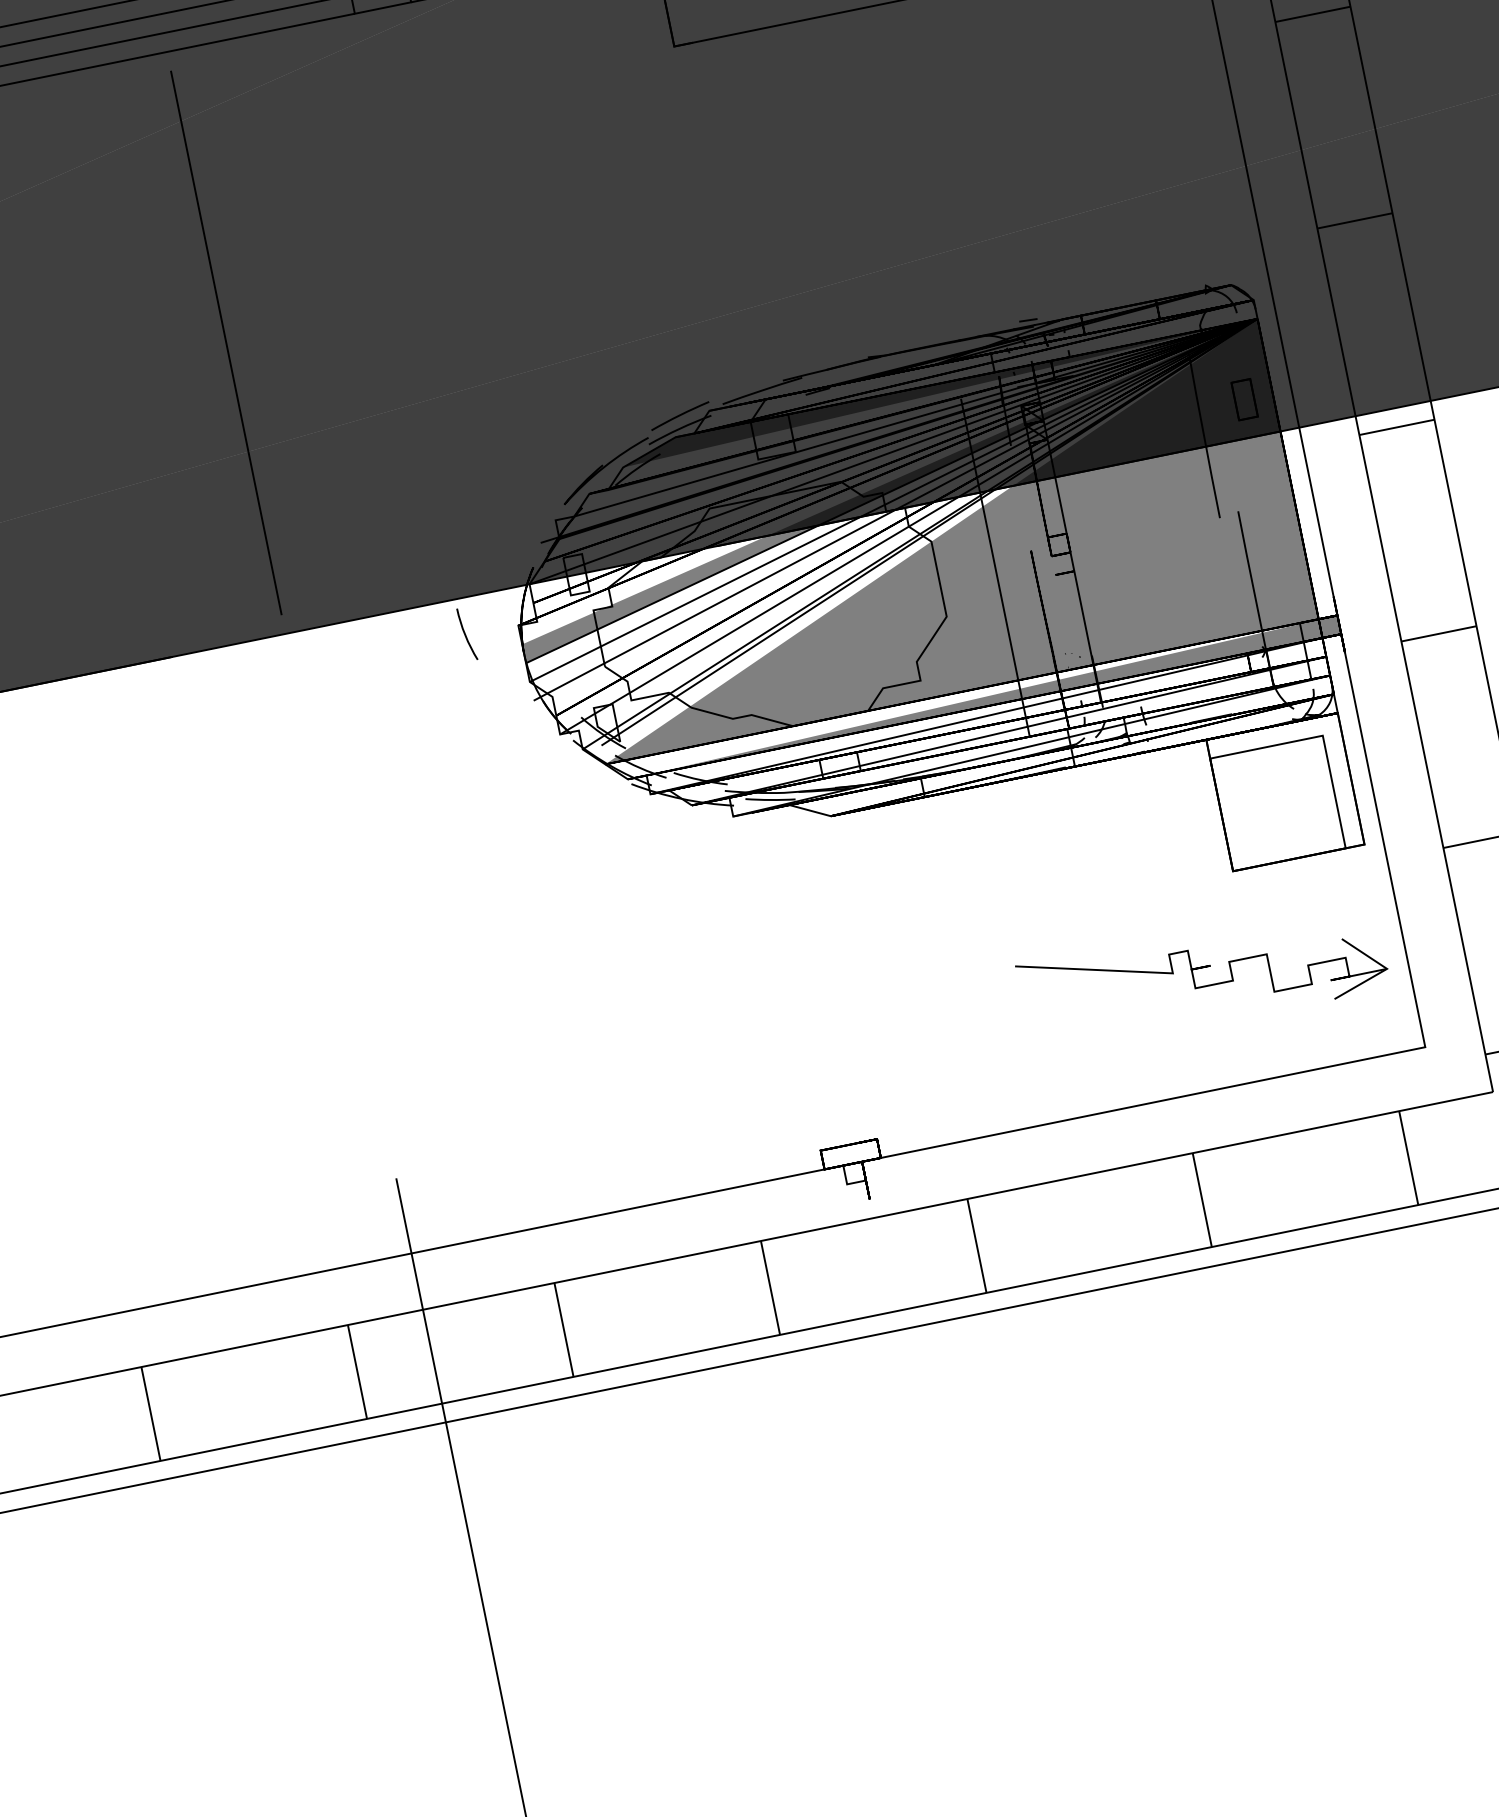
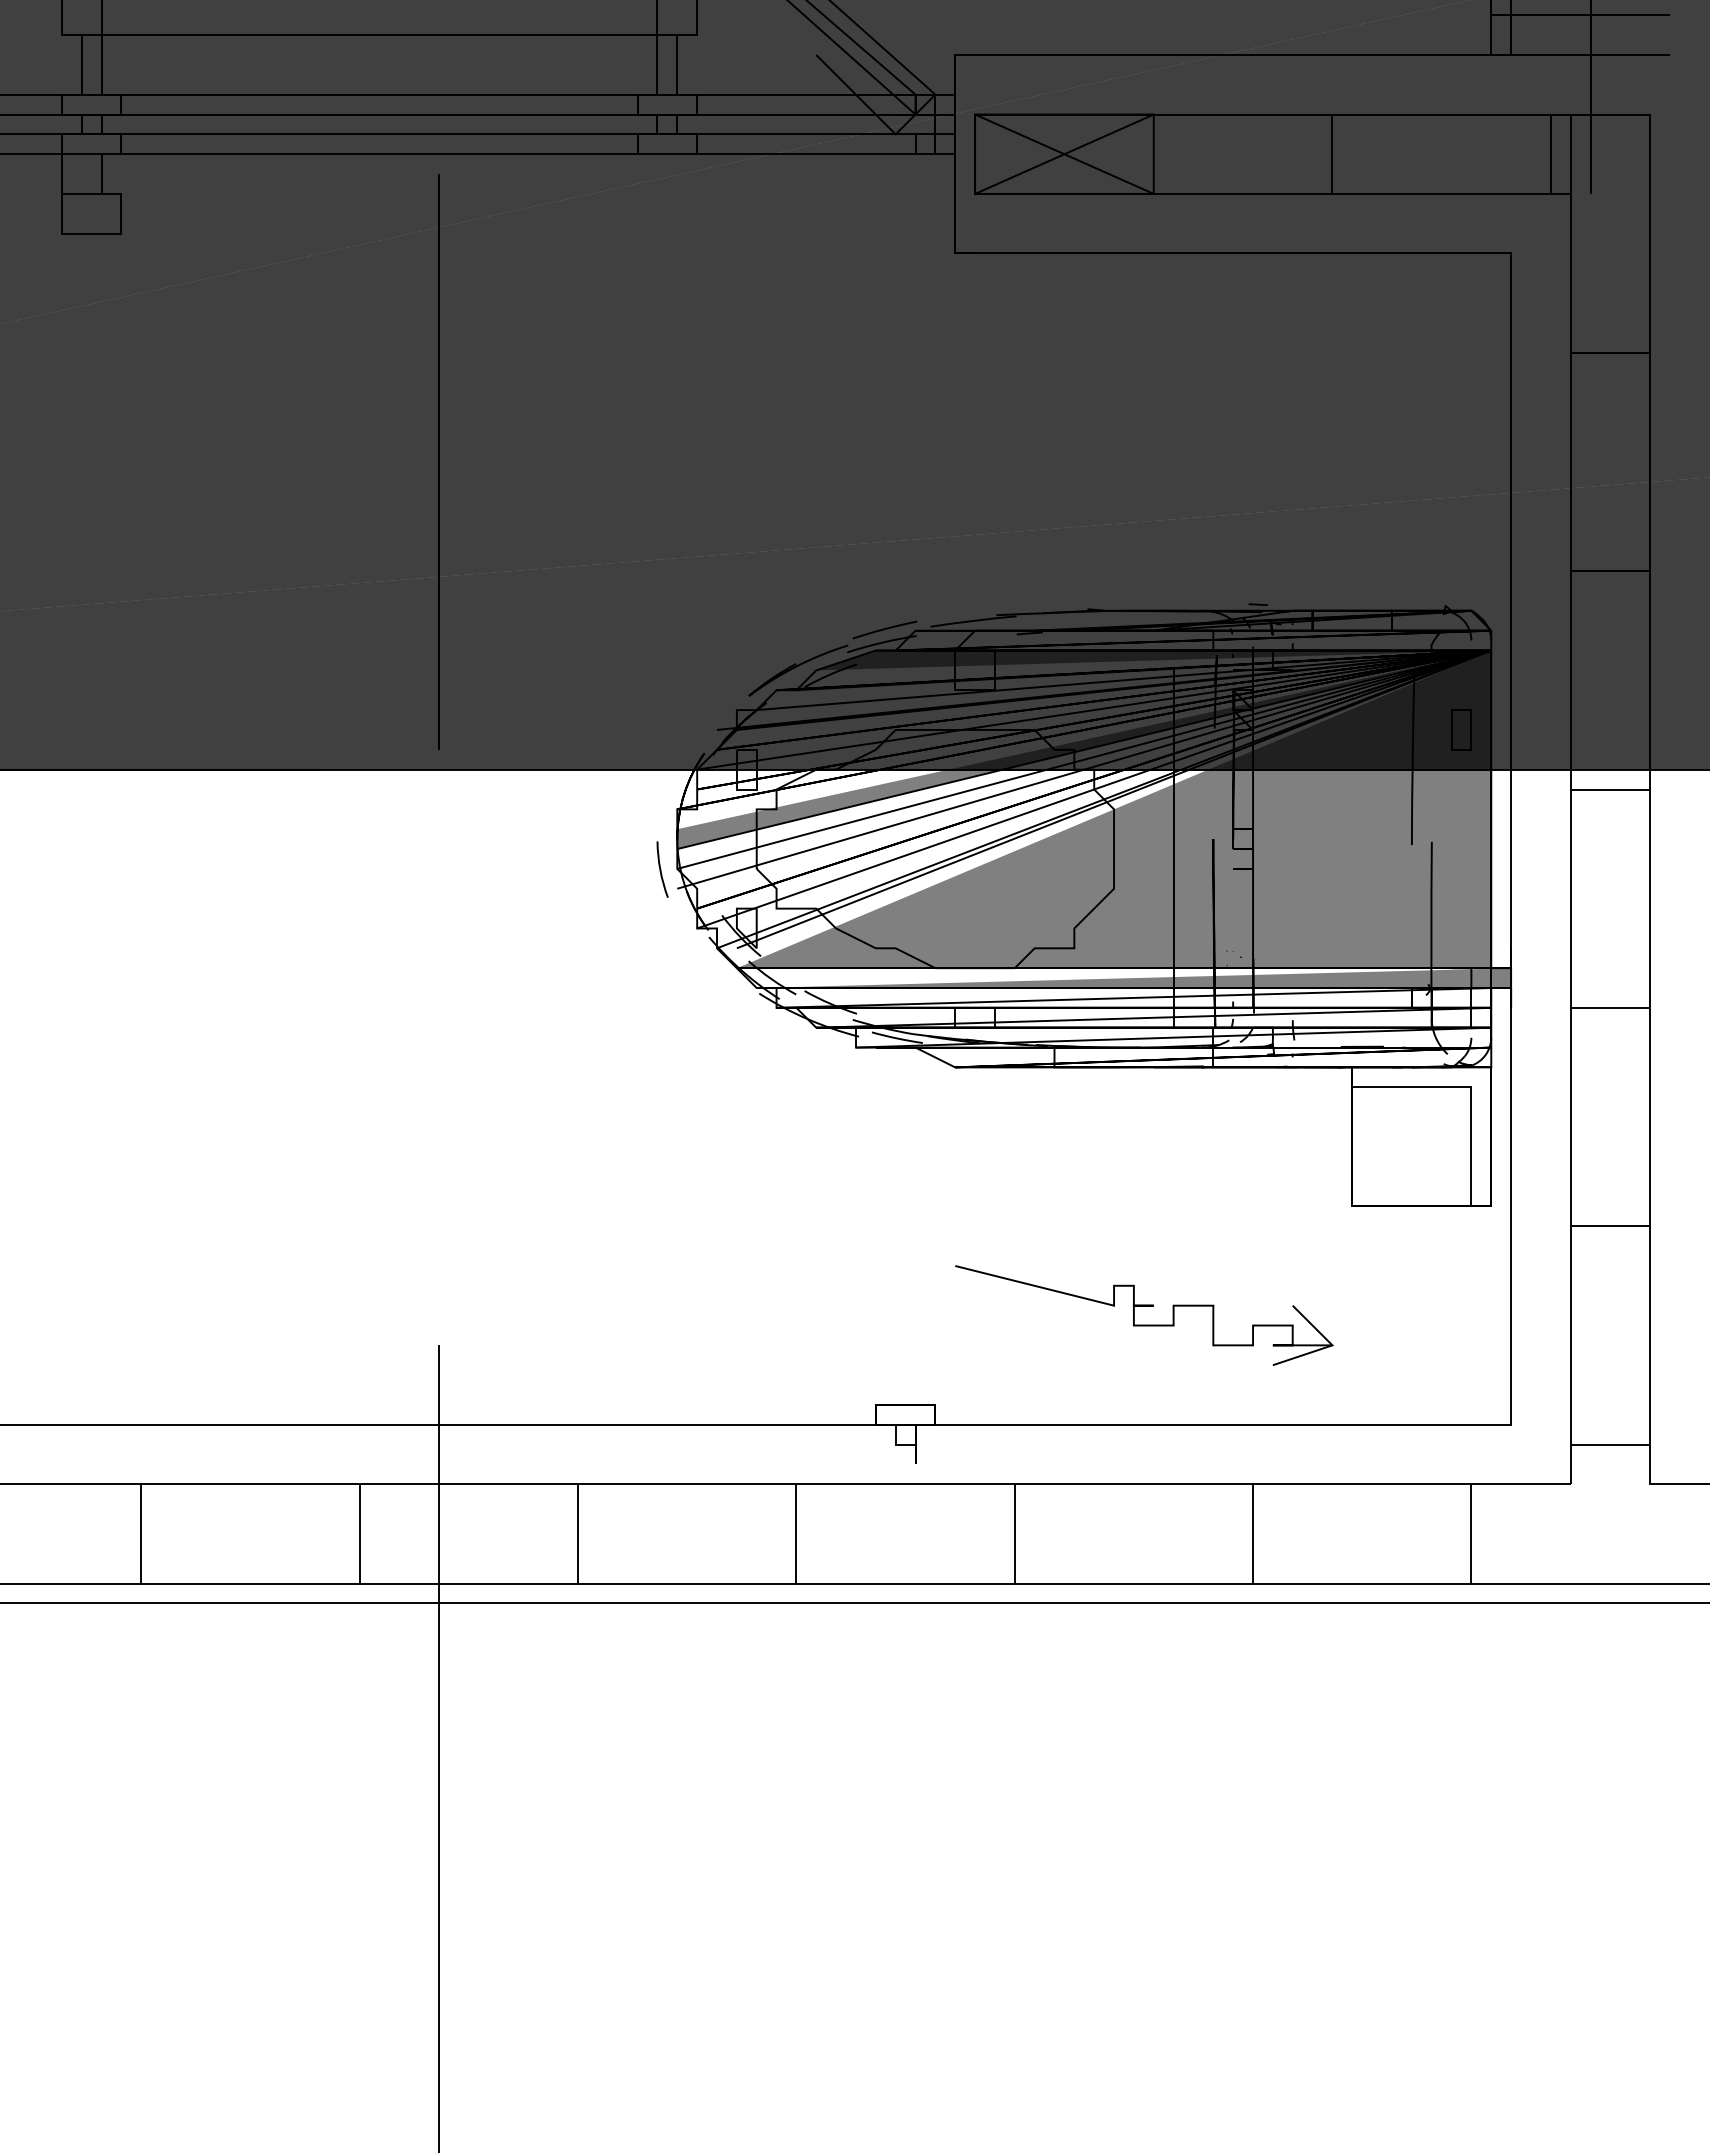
arc: (466, 634) -> (661, 869), moved
part: (1201, 968) -> (1144, 1306), moved

